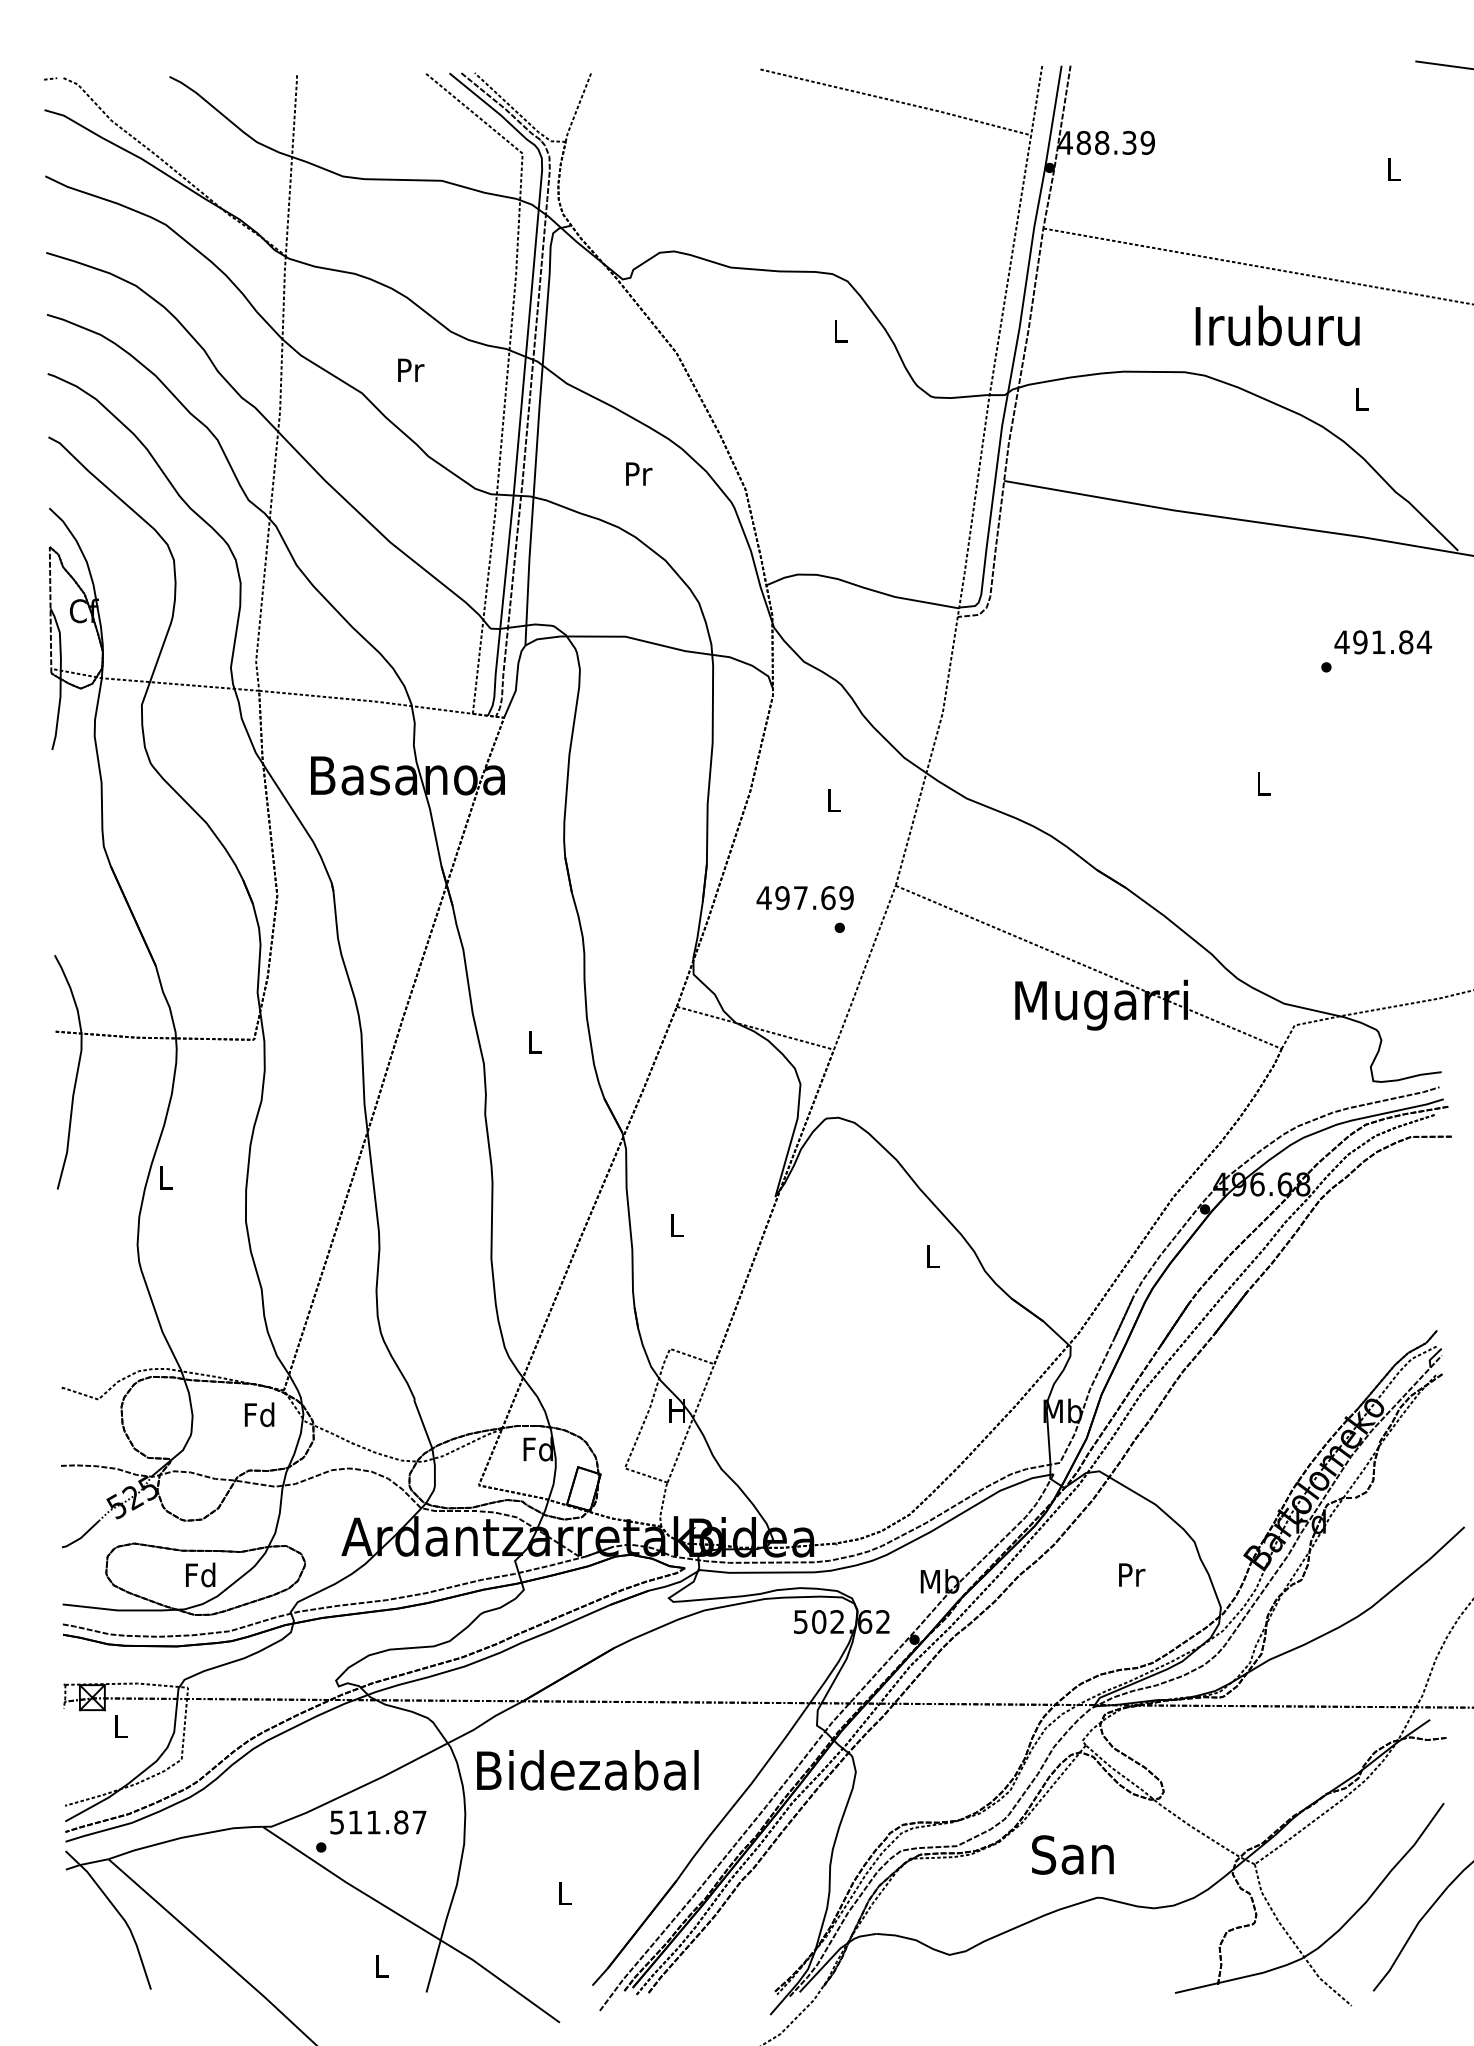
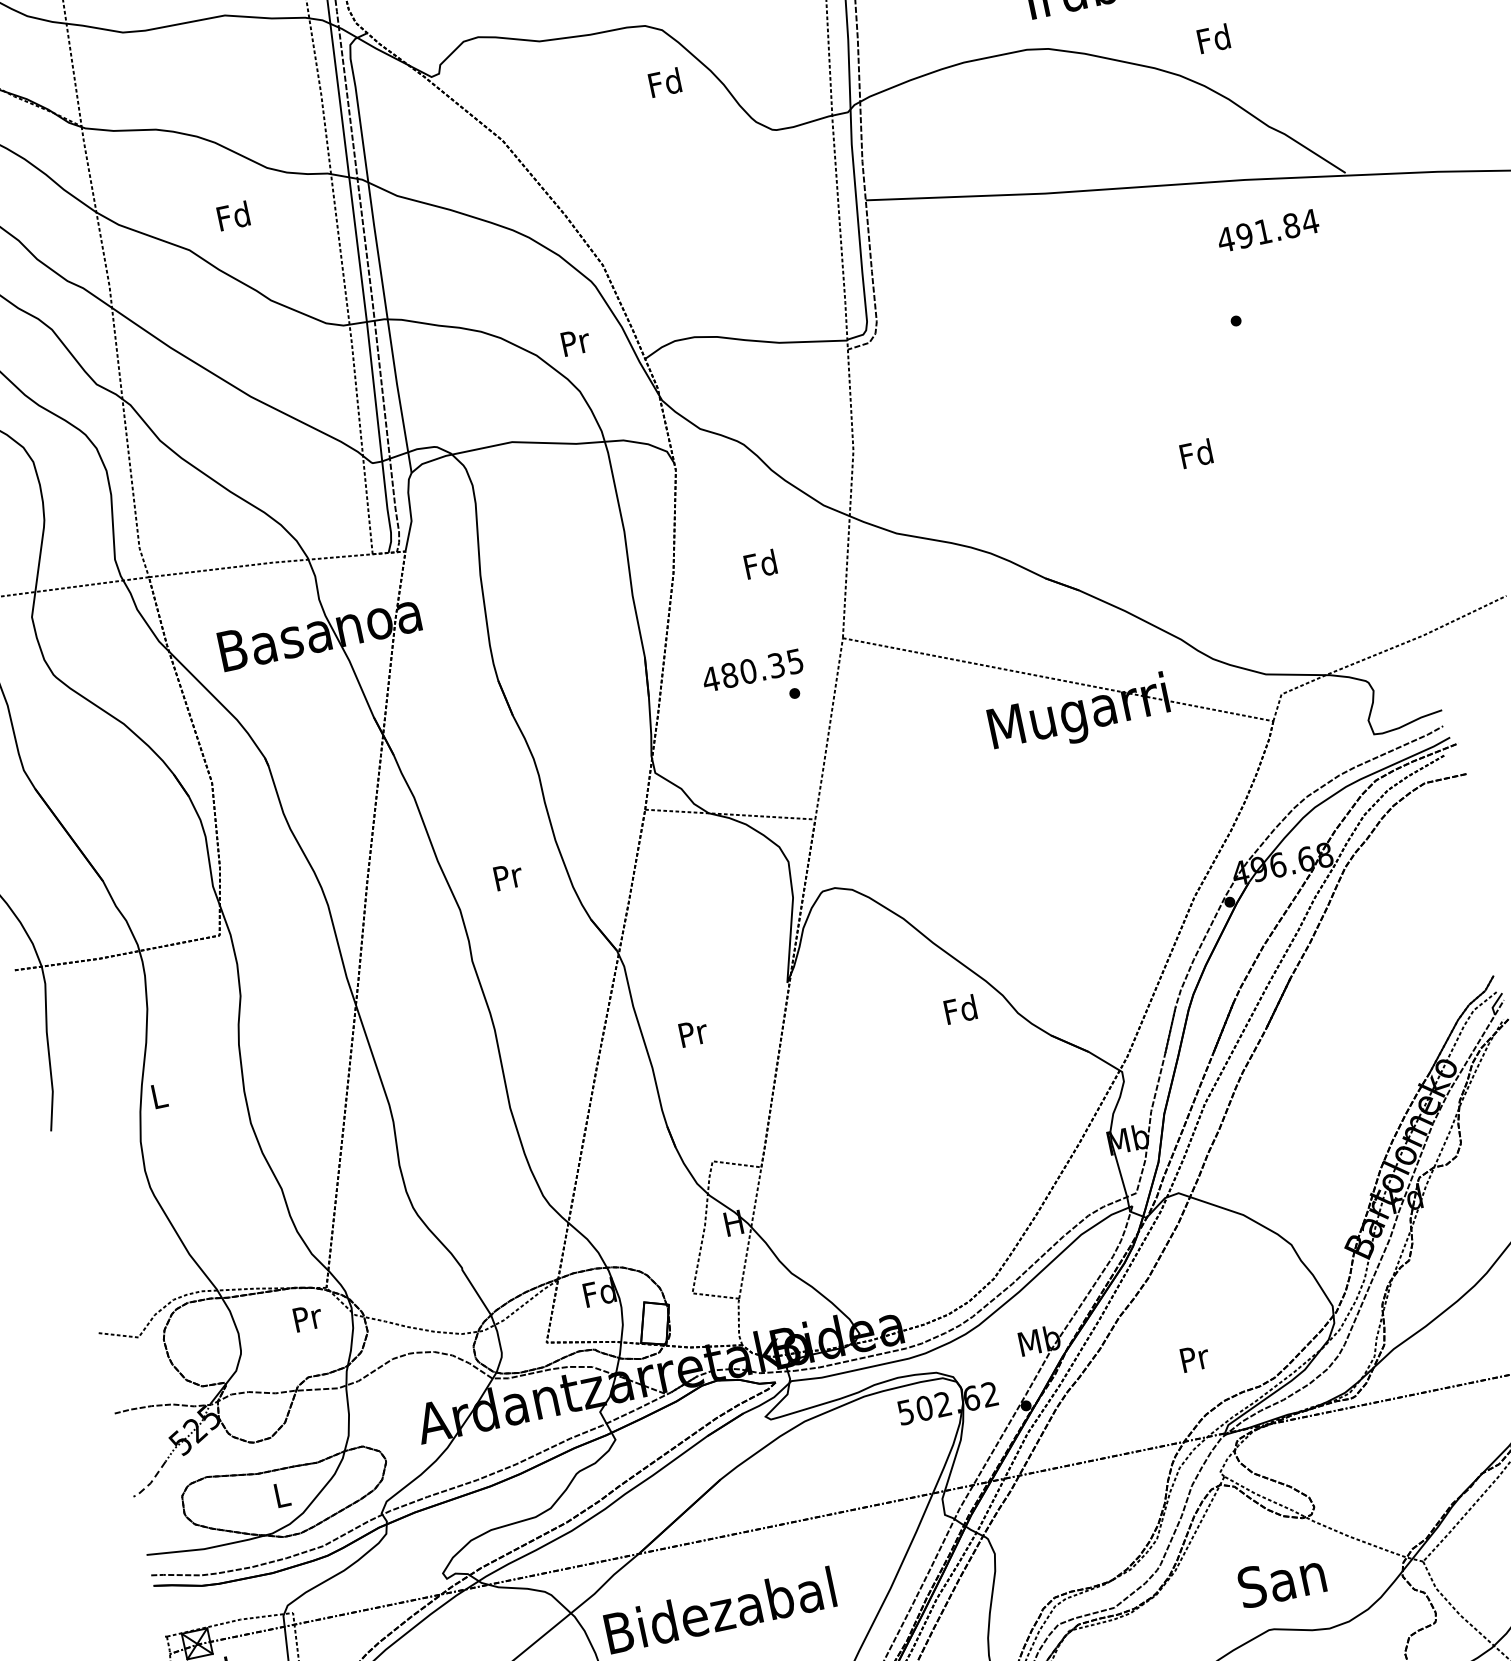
text: (839, 330) -> (664, 82), L -> Fd
text: (409, 369) -> (232, 215), Pr -> Fd
text: (1361, 398) -> (1213, 38), L -> Fd
text: (639, 473) -> (576, 341), moved
text: (1383, 642) -> (1268, 230), moved
text: (1262, 783) -> (1195, 453), L -> Fd
text: (833, 800) -> (760, 564), L -> Fd
text: (814, 898) -> (762, 668), 497.69 -> 480.35
text: (535, 1041) -> (508, 875), L -> Pr
text: (677, 1225) -> (693, 1033), L -> Pr
text: (931, 1256) -> (960, 1009), L -> Fd
text: (259, 1414) -> (306, 1317), Fd -> Pr
line: (81, 1537) -> (151, 1482), solid -> dashed
text: (200, 1574) -> (281, 1494), Fd -> L
text: (1132, 1574) -> (1195, 1357), moved
text: (1072, 1854) -> (1281, 1580), moved

